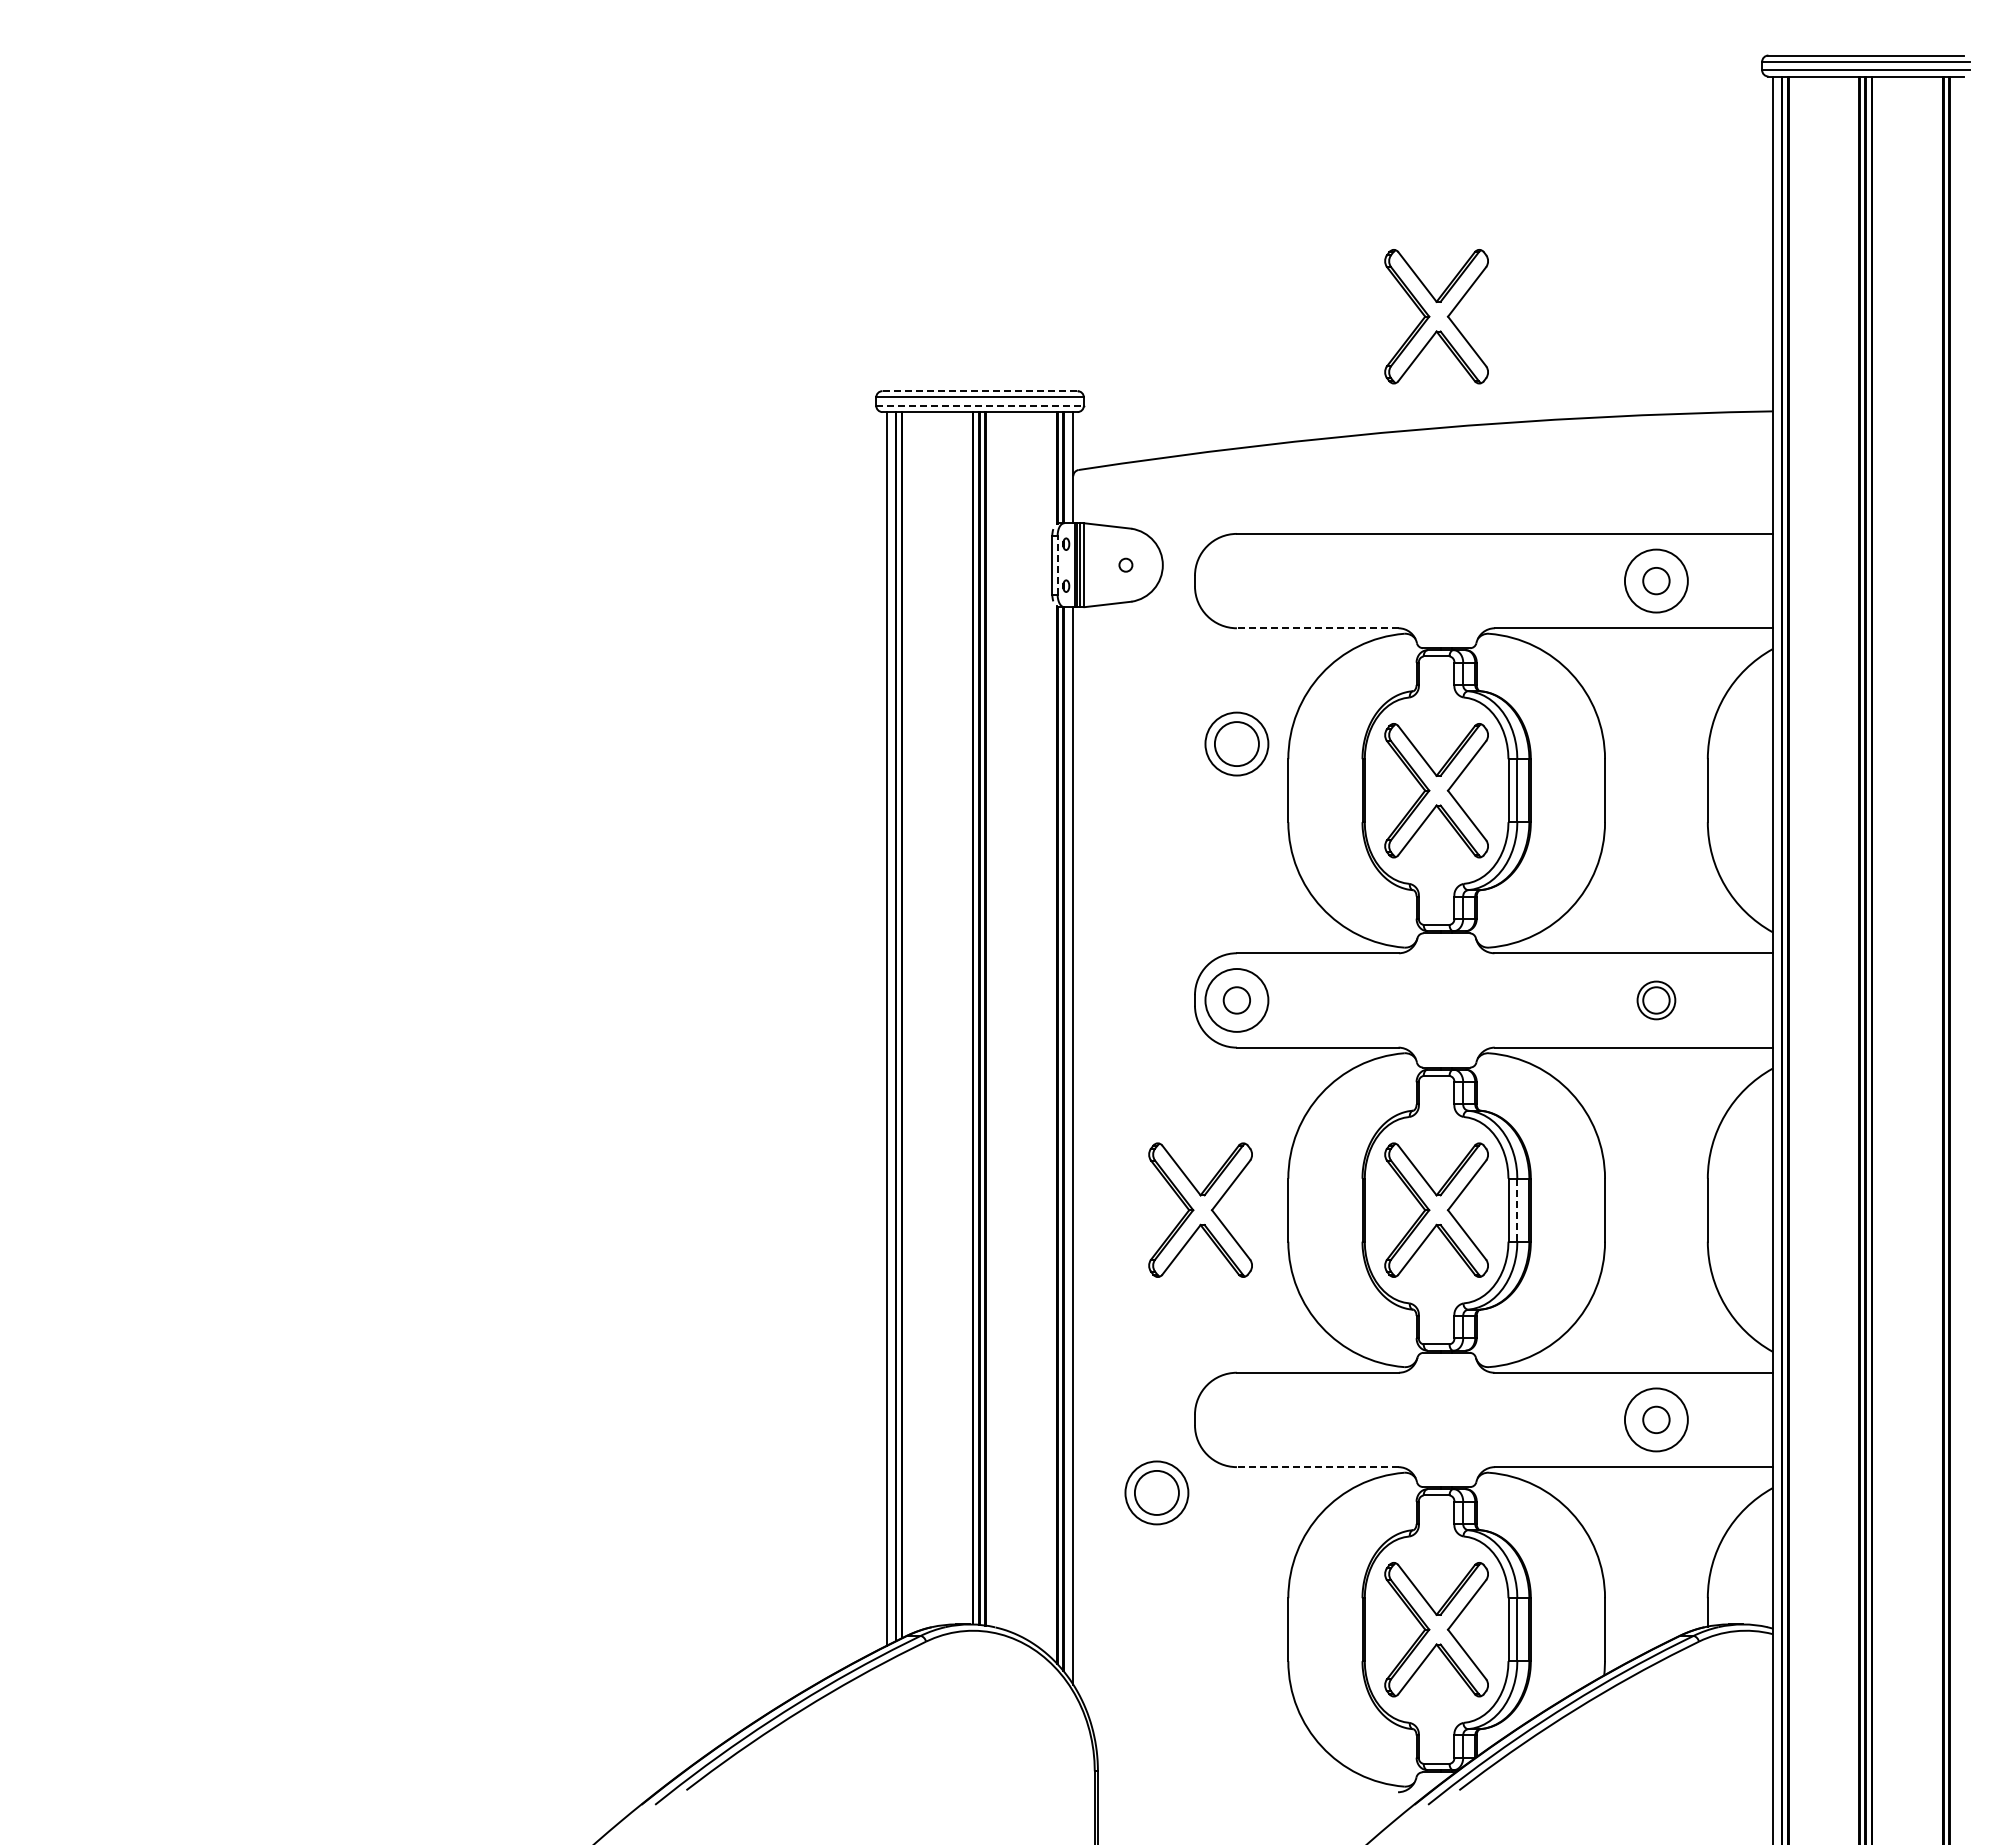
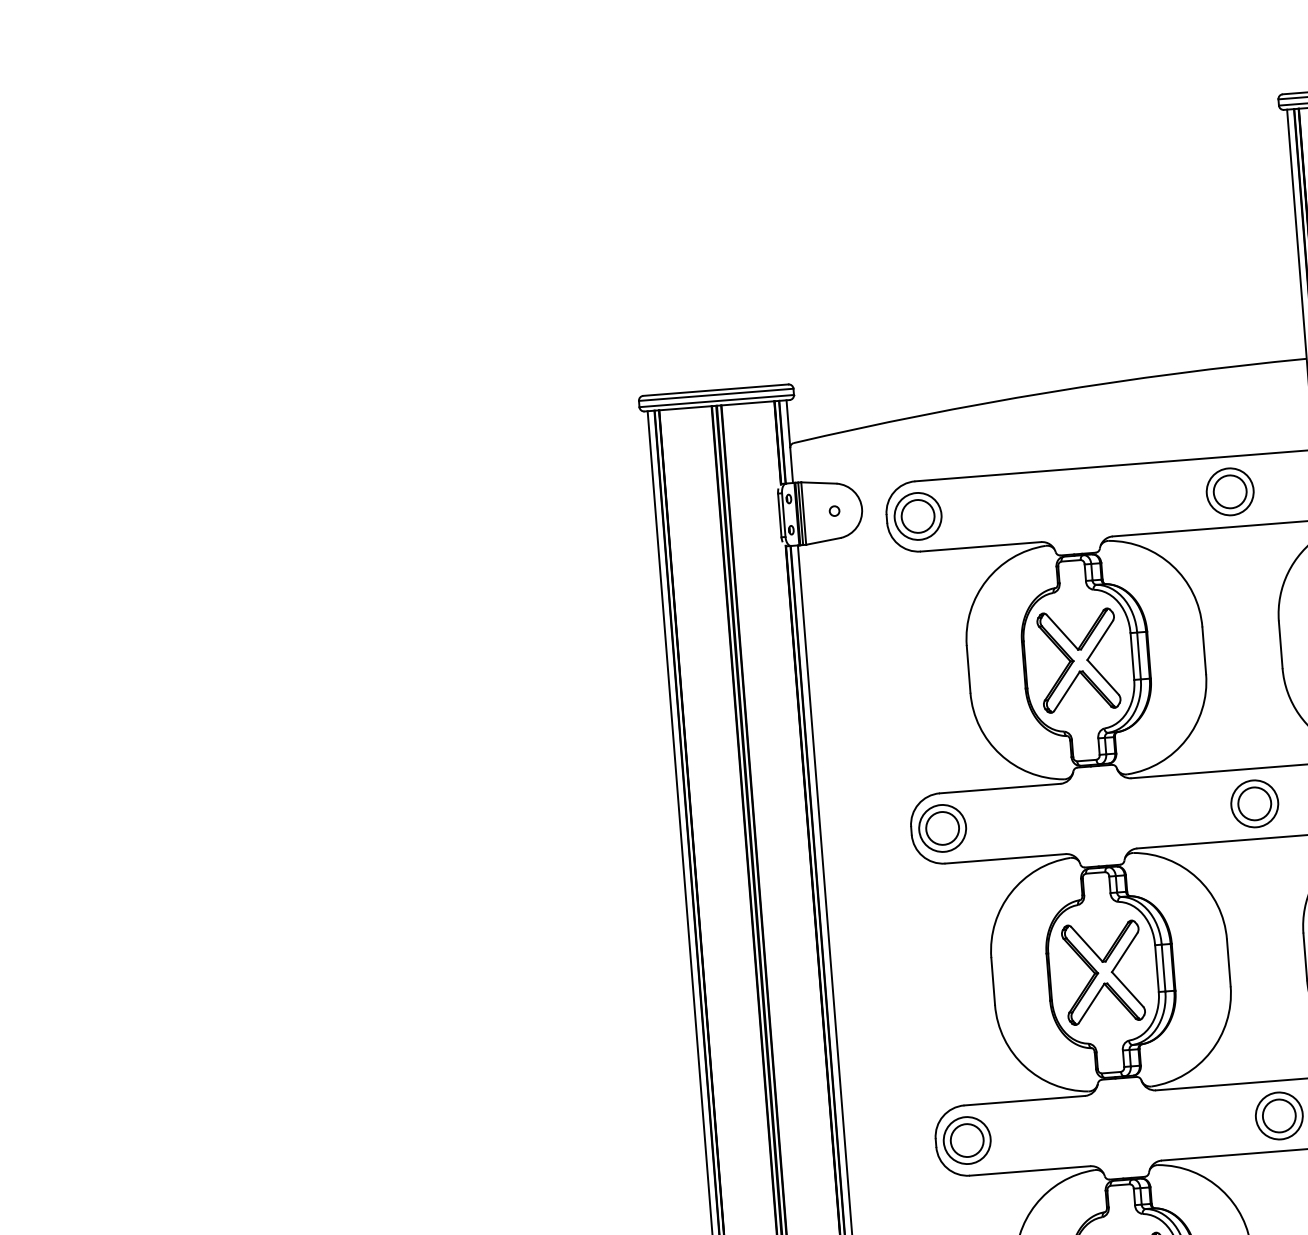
part: (1436, 316) -> (1051, 307), removed
line: (980, 391) -> (716, 390), dashed -> solid
line: (980, 405) -> (717, 400), dashed -> solid
line: (1057, 564) -> (783, 514), dashed -> solid
circle: (1656, 581) -> (1230, 492), size x1.67
line: (1317, 628) -> (980, 547), dashed -> solid
part: (1236, 743) -> (917, 516), moved
circle: (1236, 1000) -> (942, 828), size x1.67
part: (1656, 1000) -> (1254, 803), size x1.67
part: (1200, 1209) -> (927, 986), removed
line: (1517, 1210) -> (1163, 968), dashed -> solid
circle: (1656, 1419) -> (1279, 1115), size x1.67
line: (1317, 1467) -> (1029, 1171), dashed -> solid
part: (1156, 1492) -> (966, 1140), moved

